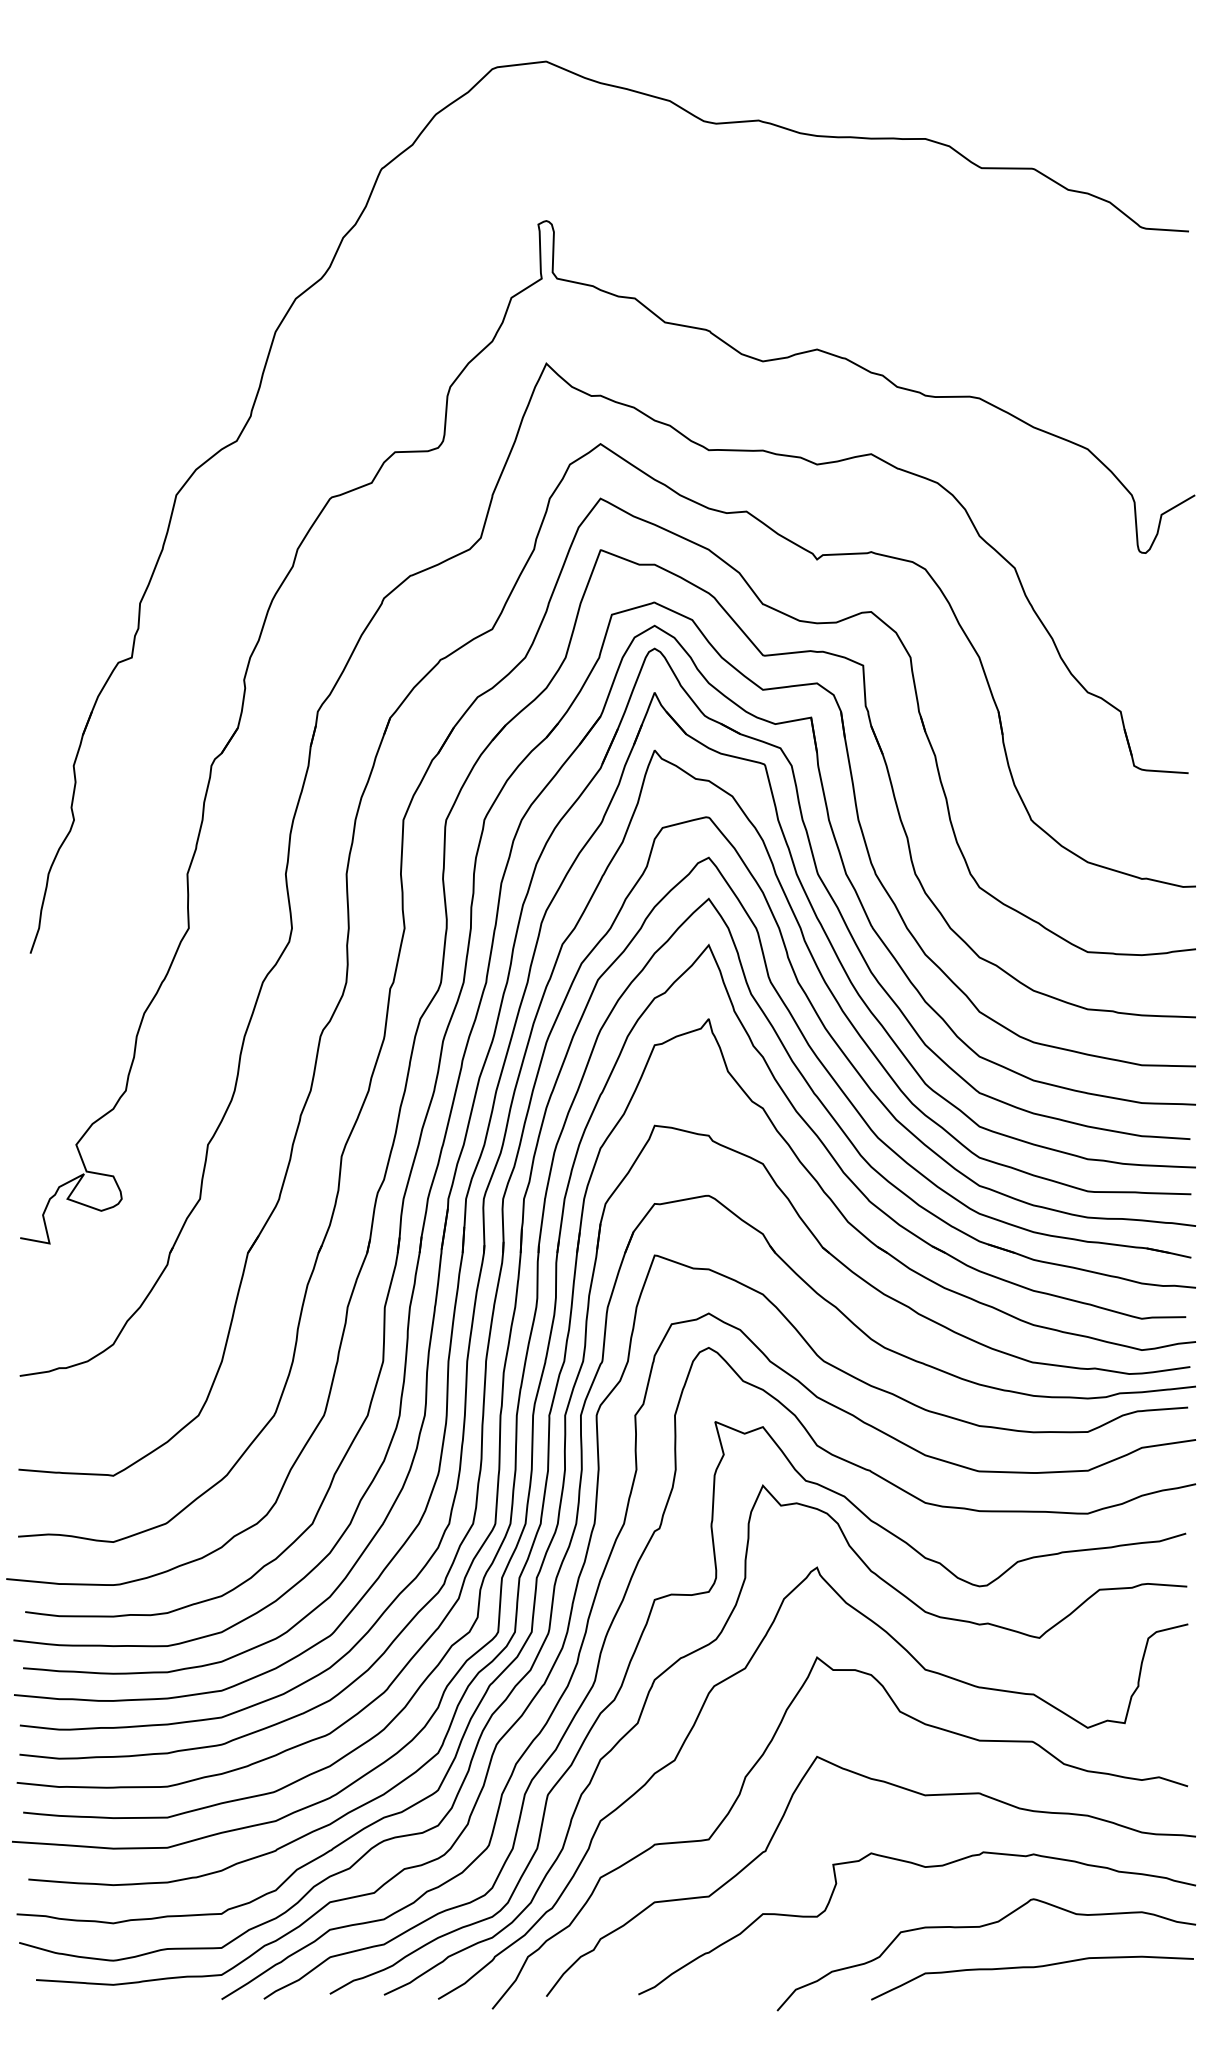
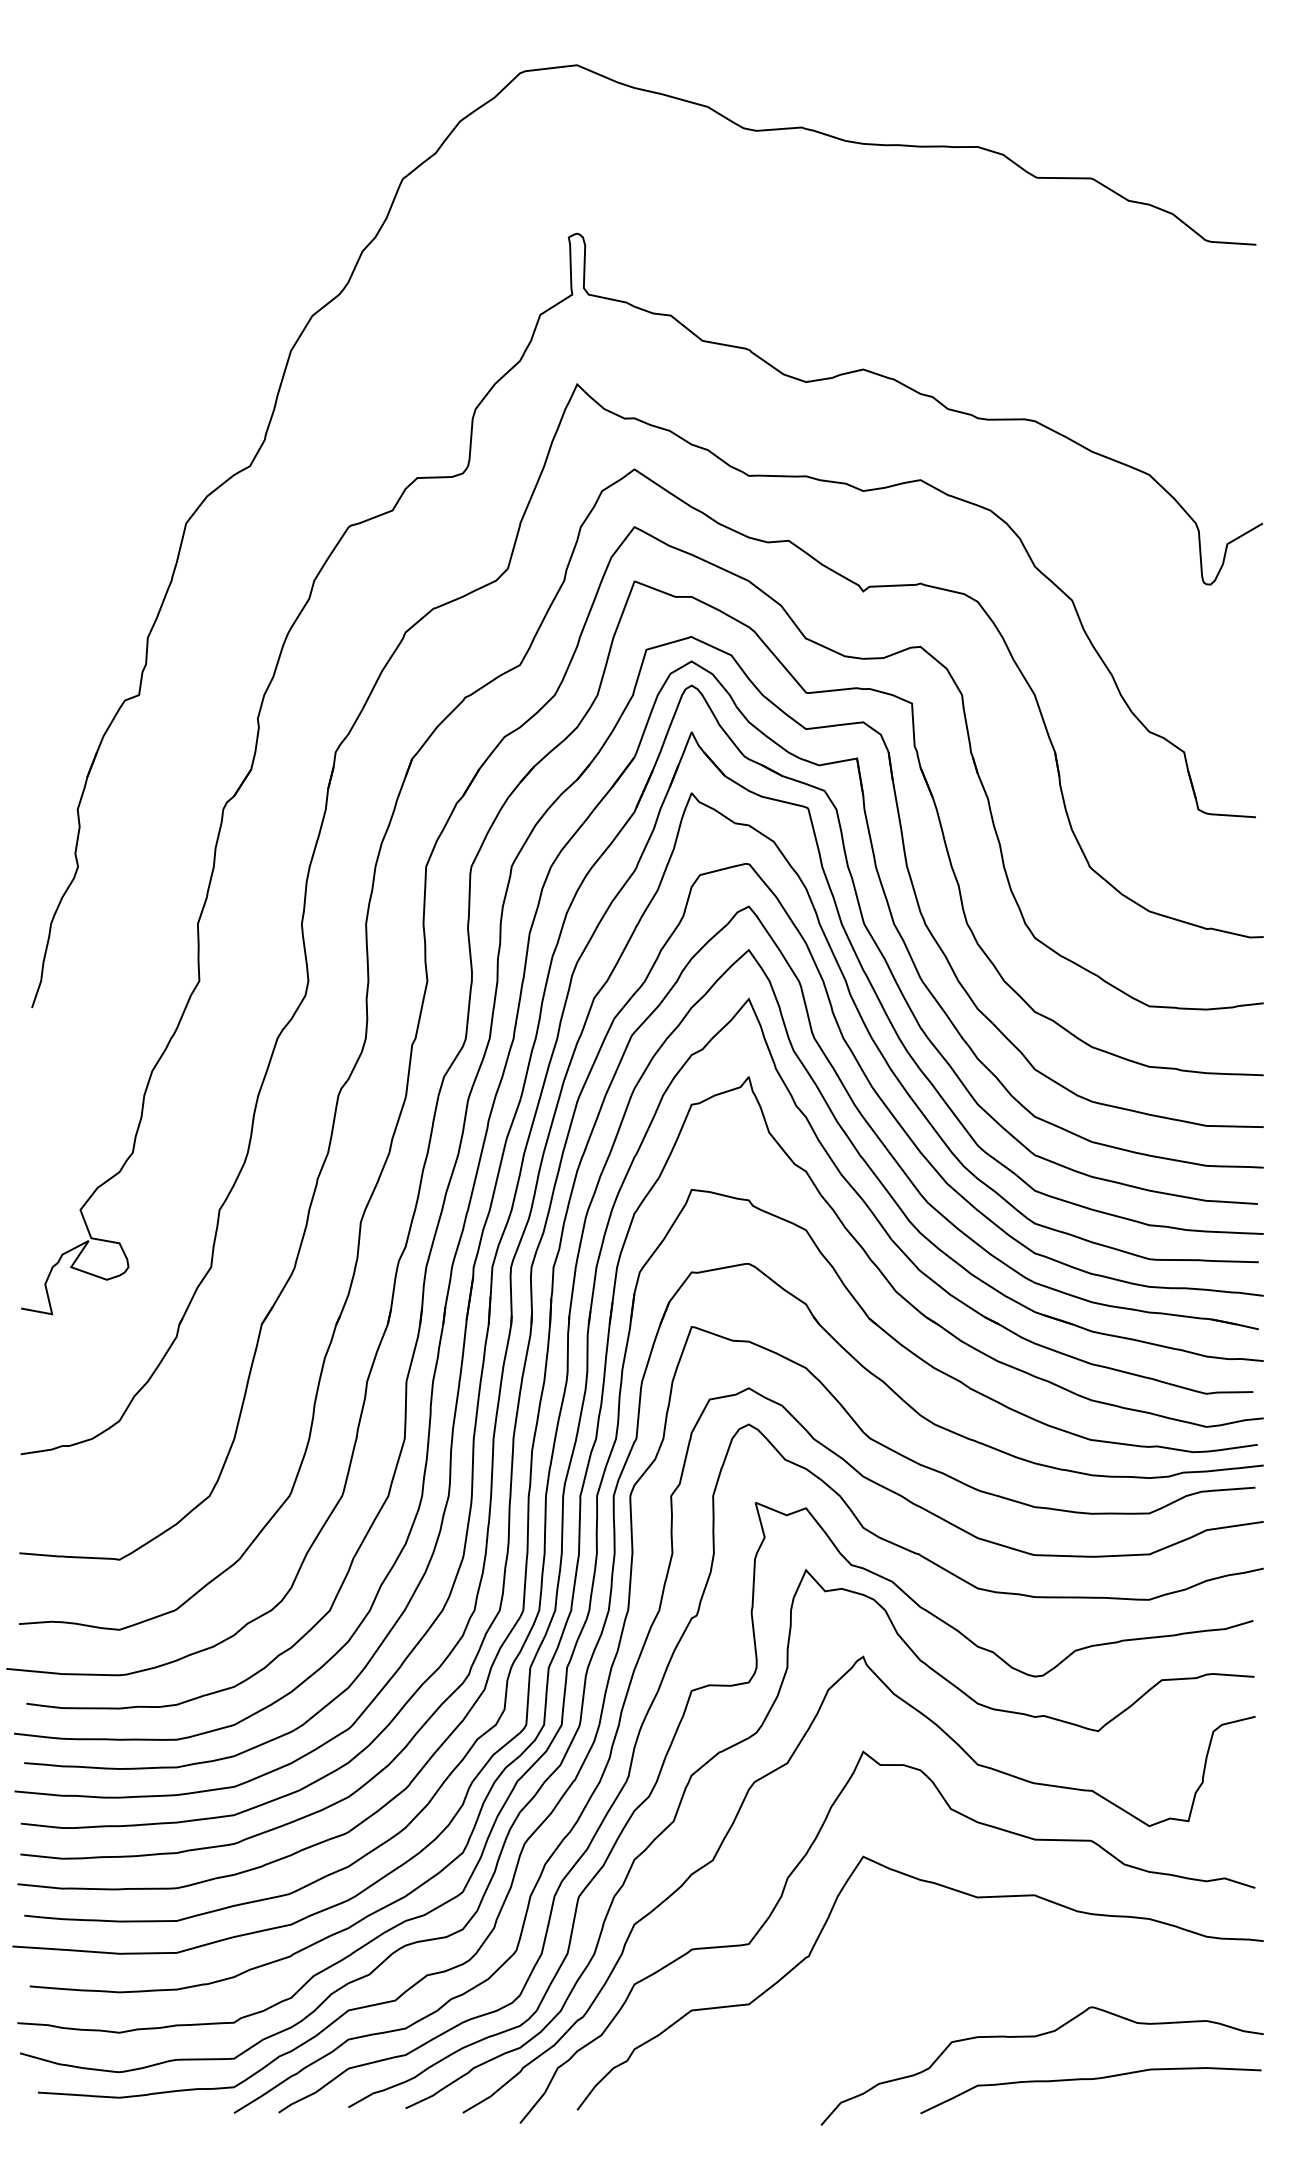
curve: (922, 1867) -> (974, 1973), removed

